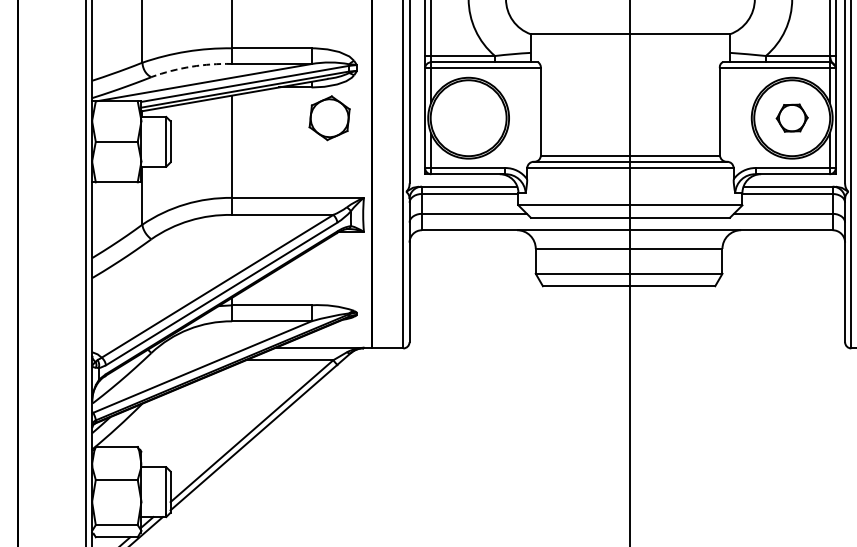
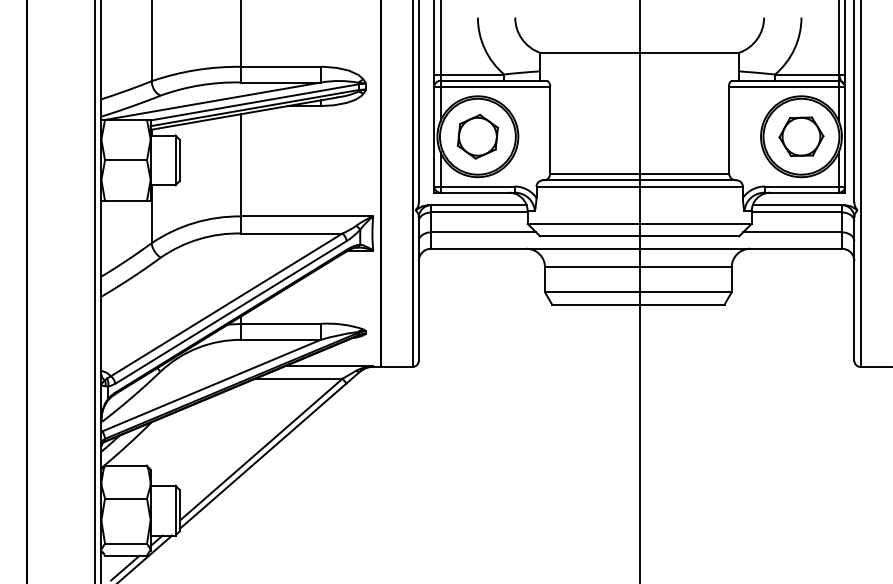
arc: (191, 66) -> (200, 85), dashed -> solid
part: (329, 117) -> (477, 136), moved
part: (792, 117) -> (801, 136), size x1.43

